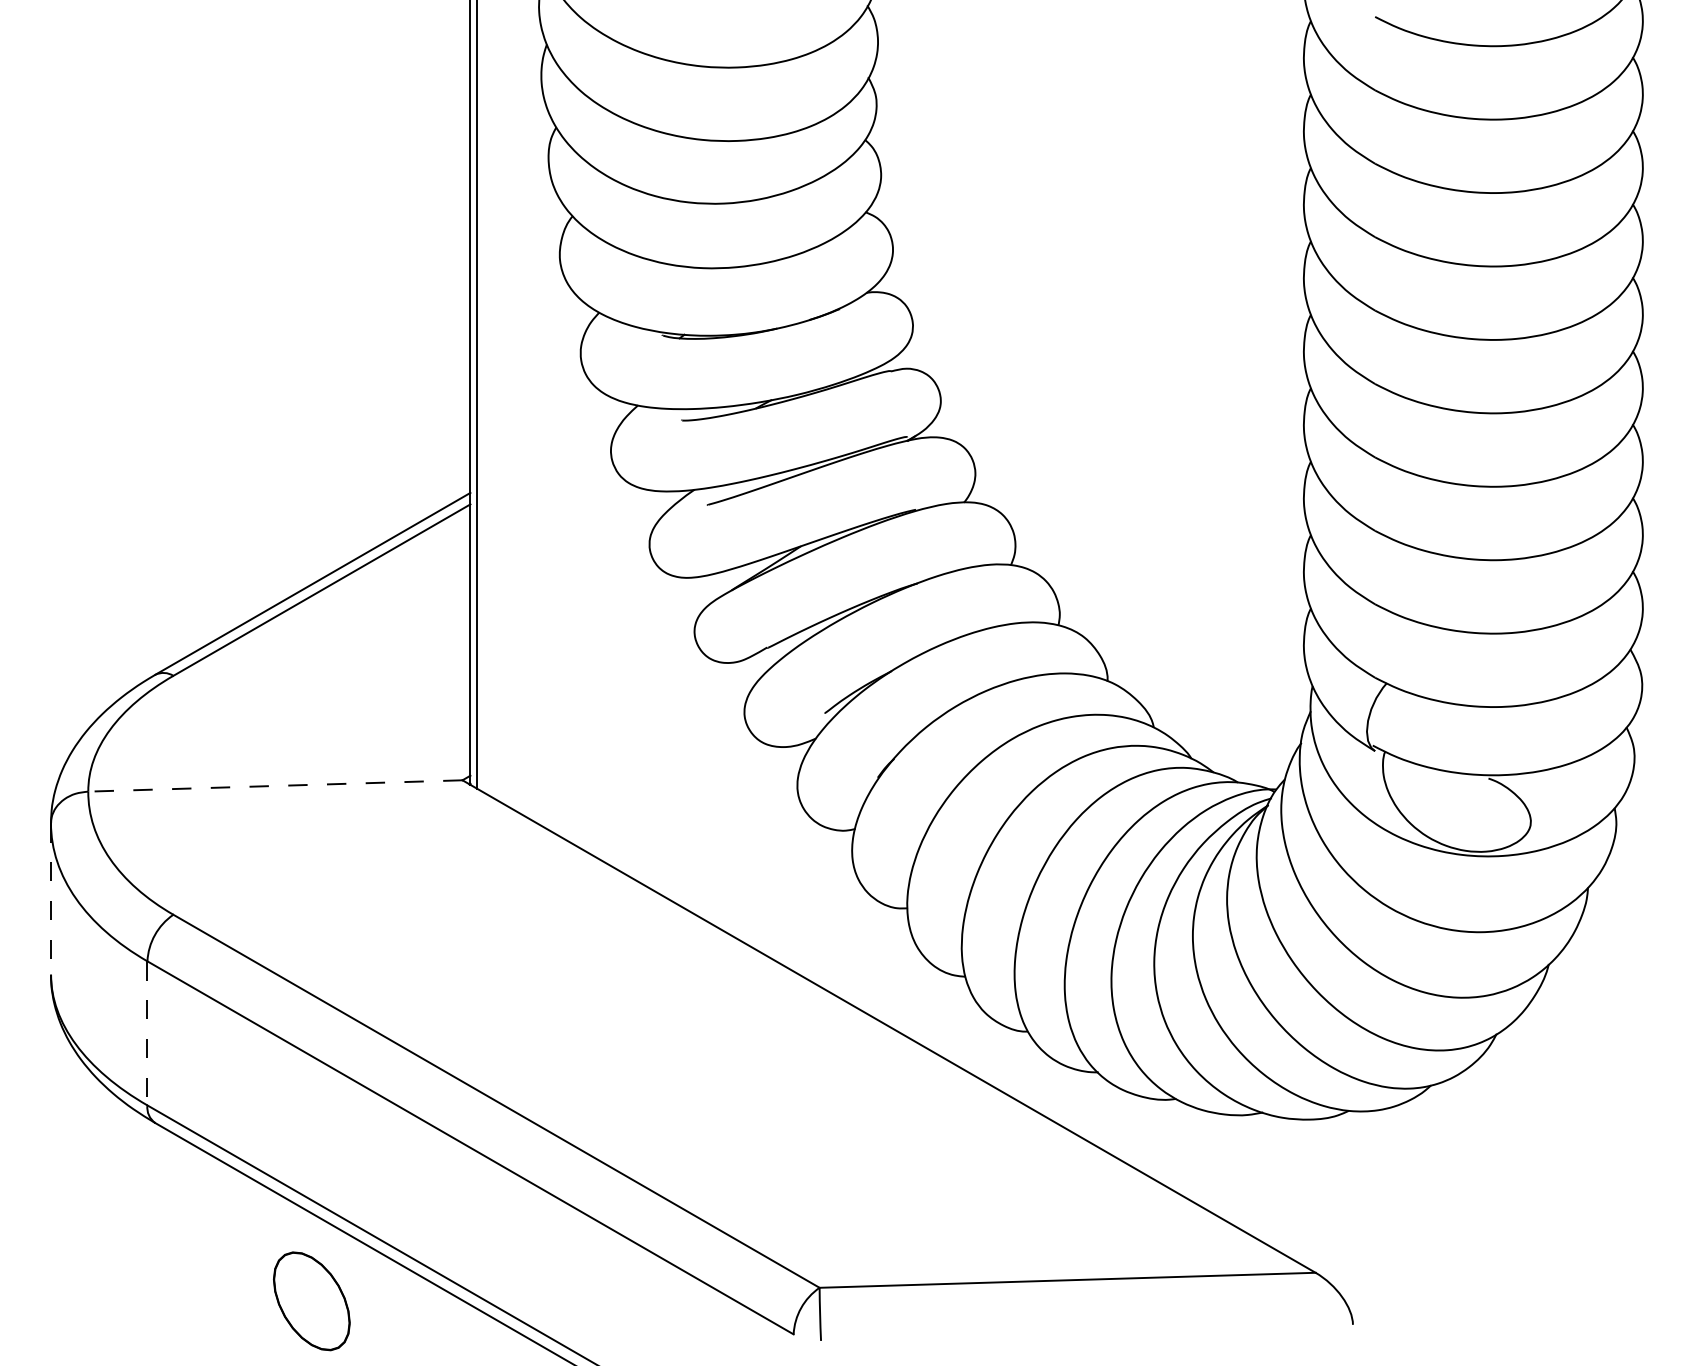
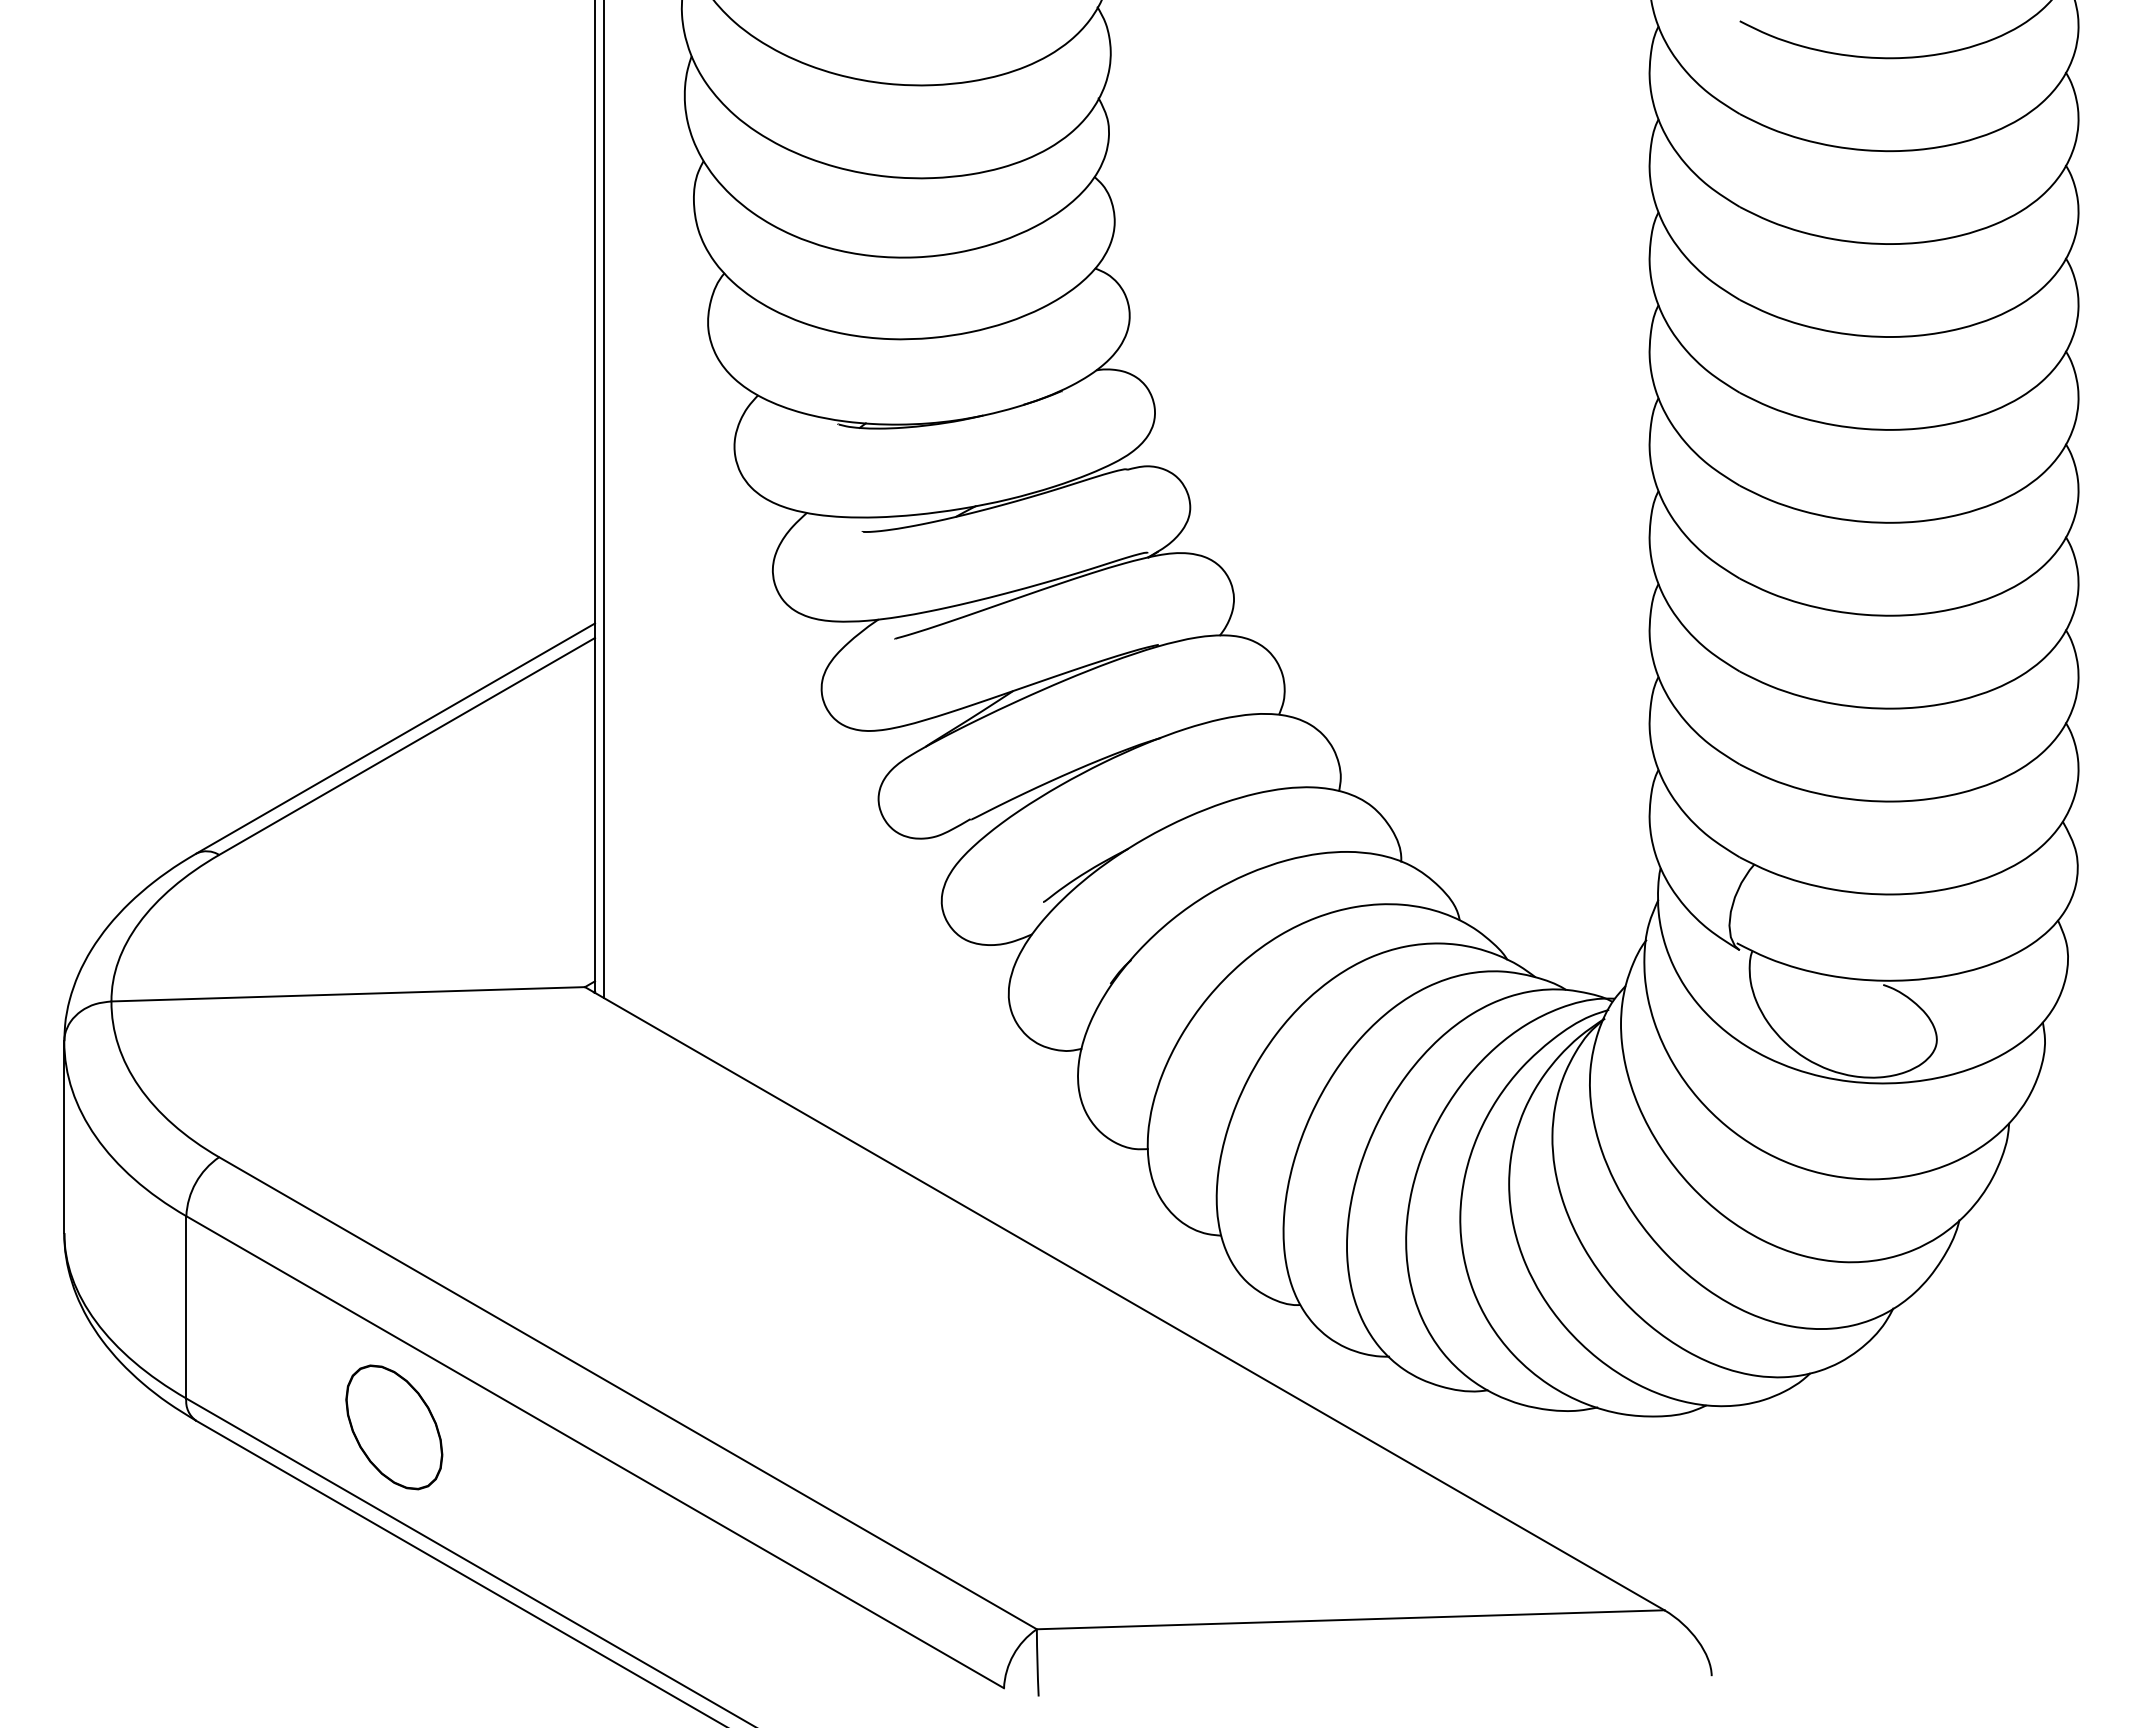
line: (275, 786) -> (348, 994), dashed -> solid
line: (51, 899) -> (64, 1137), dashed -> solid
line: (147, 1033) -> (186, 1307), dashed -> solid
part: (311, 1301) -> (394, 1427), moved

